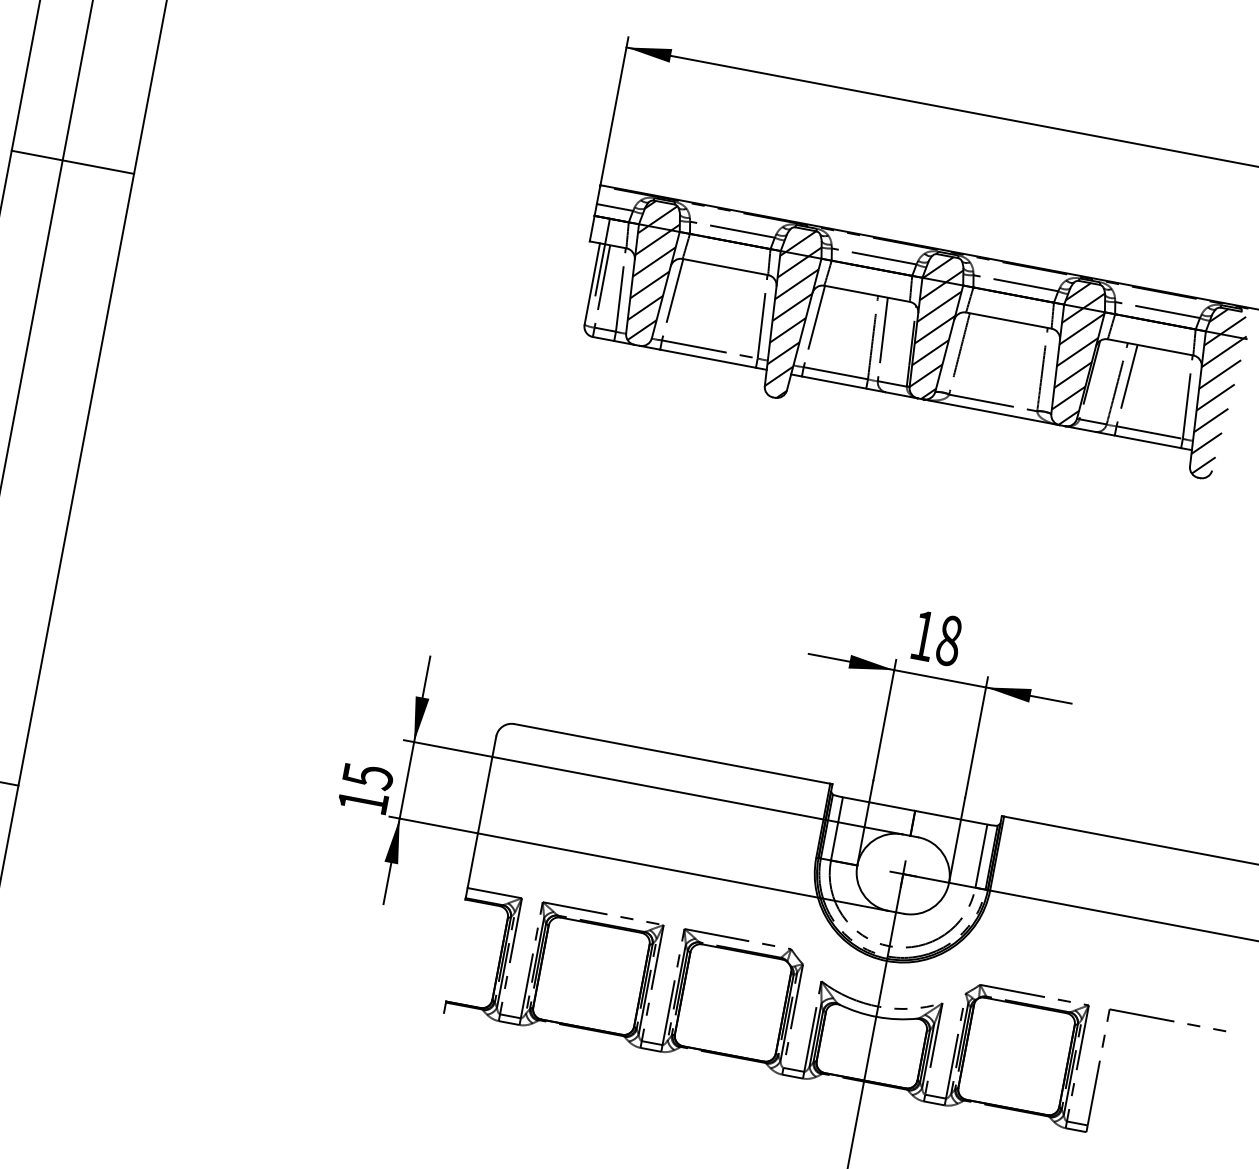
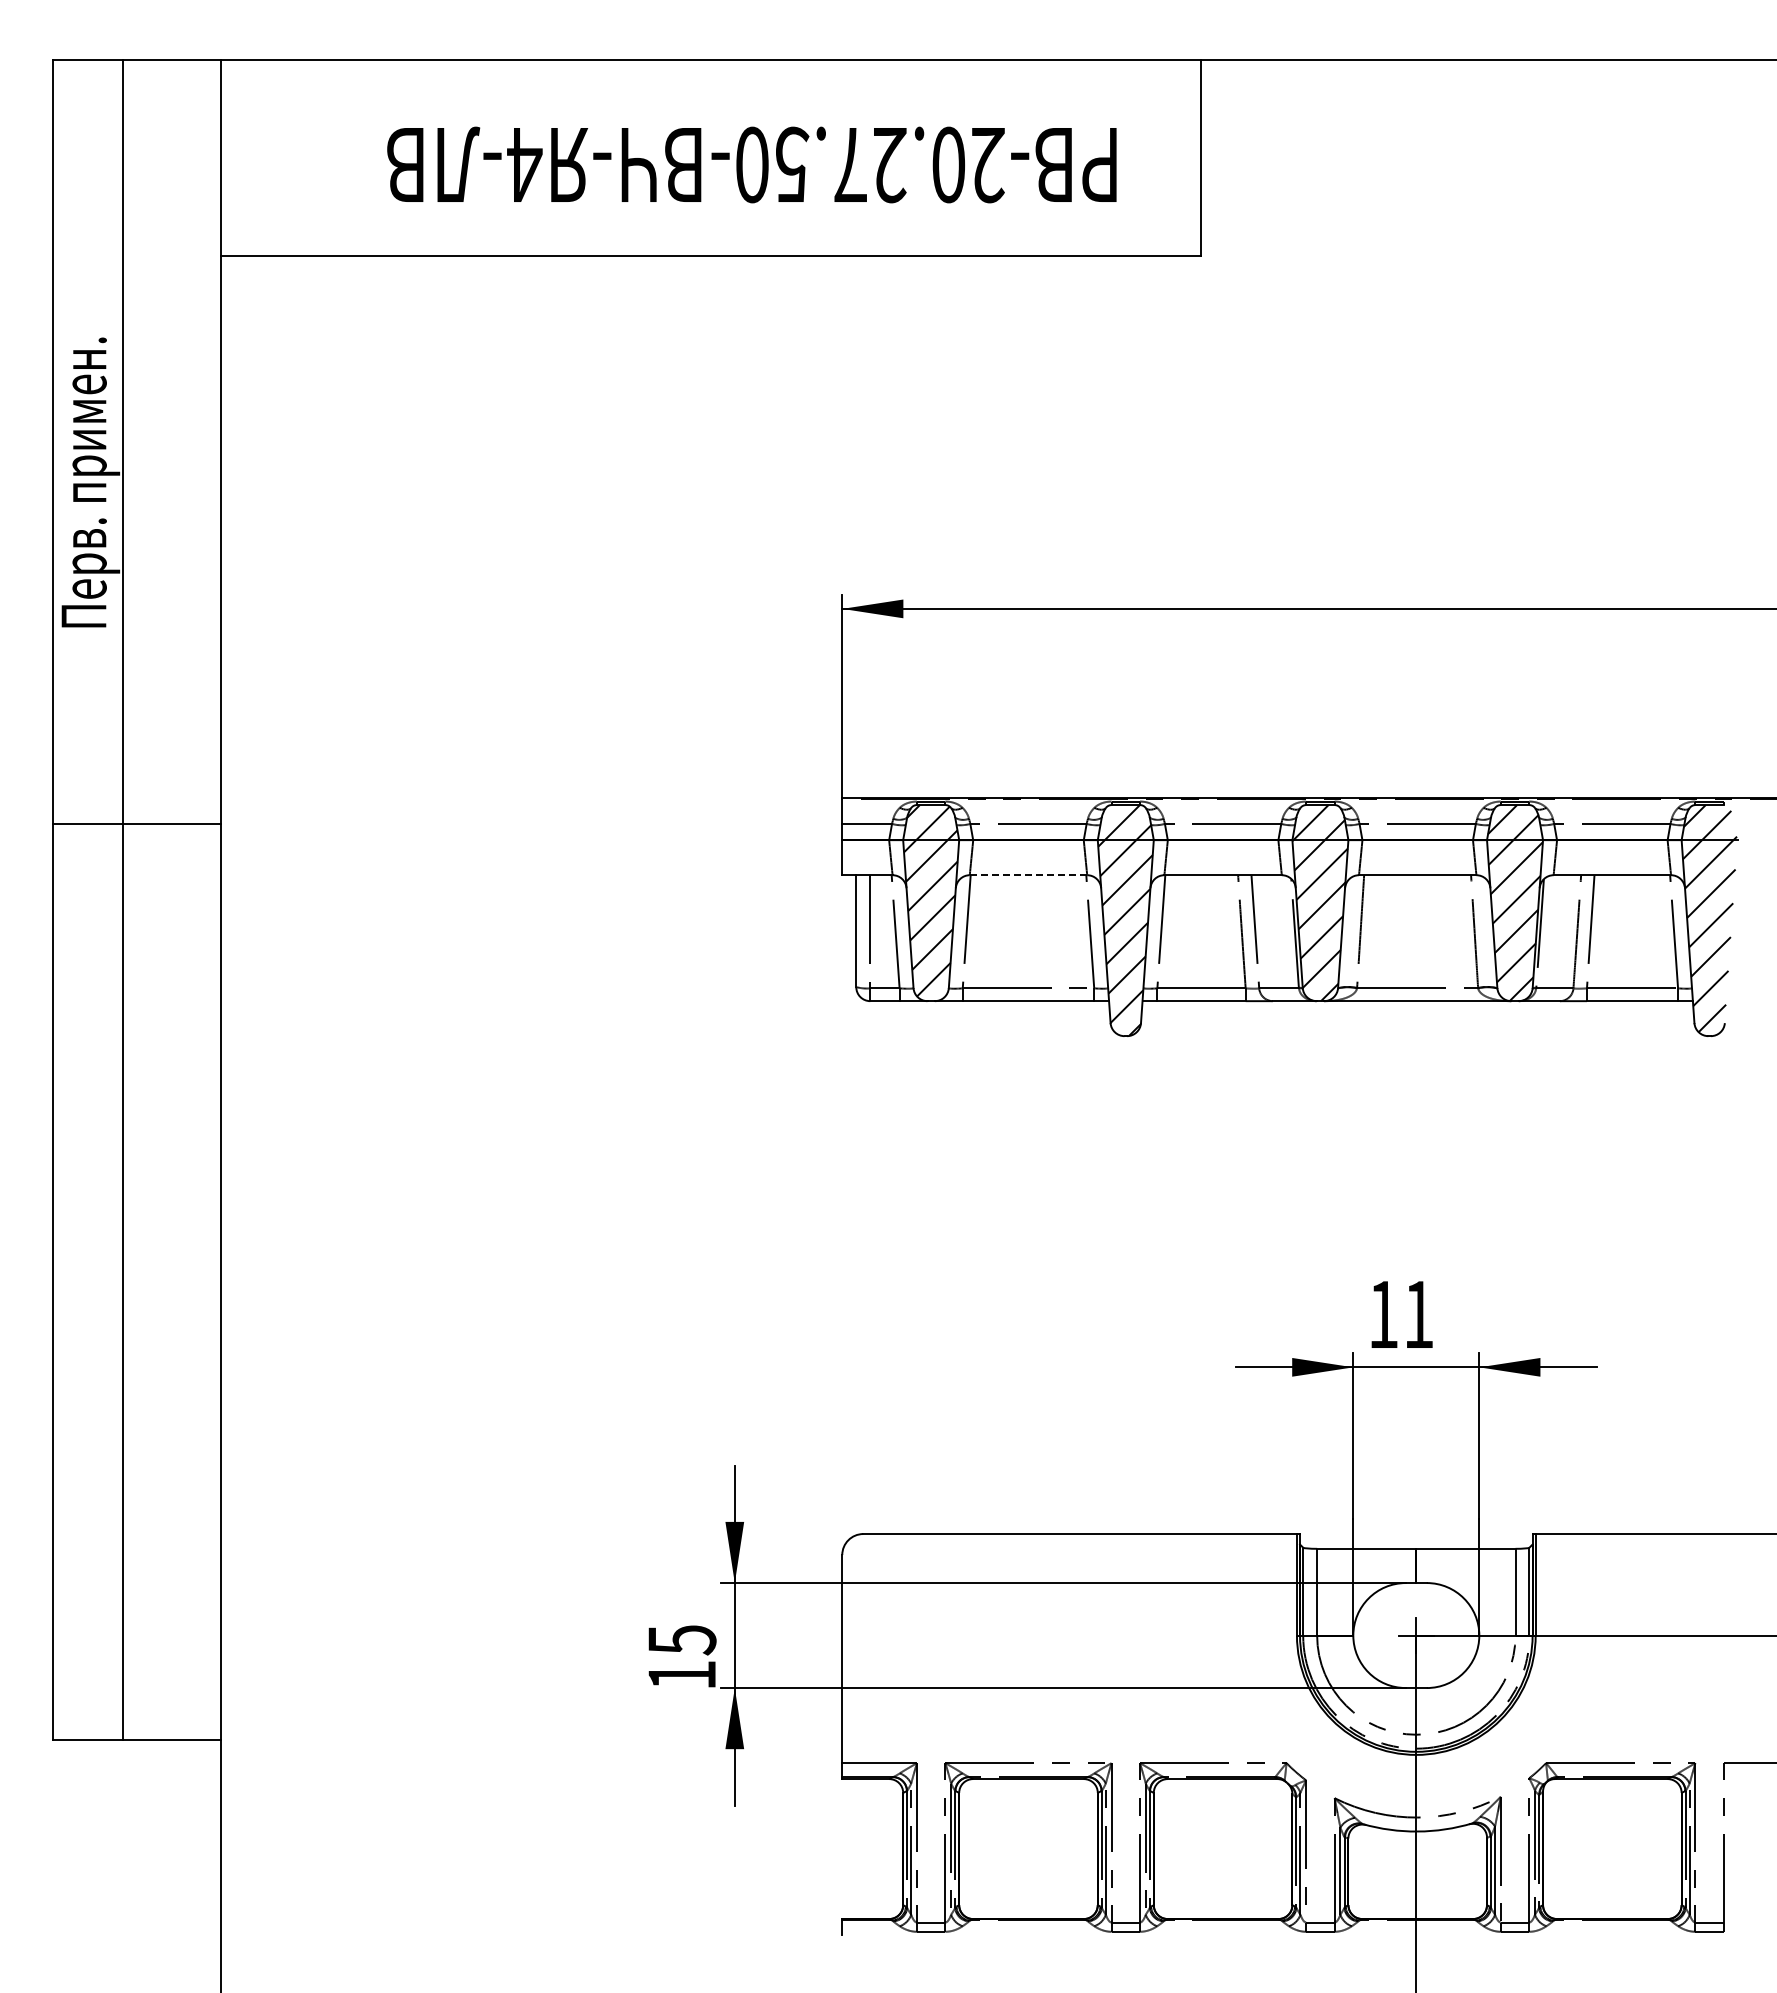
line: (73, 162) -> (137, 823), moved
line: (602, 256) -> (863, 892), removed
line: (725, 267) -> (1028, 875), solid -> dashed
text: (948, 640) -> (1418, 1314), 18 -> 11

